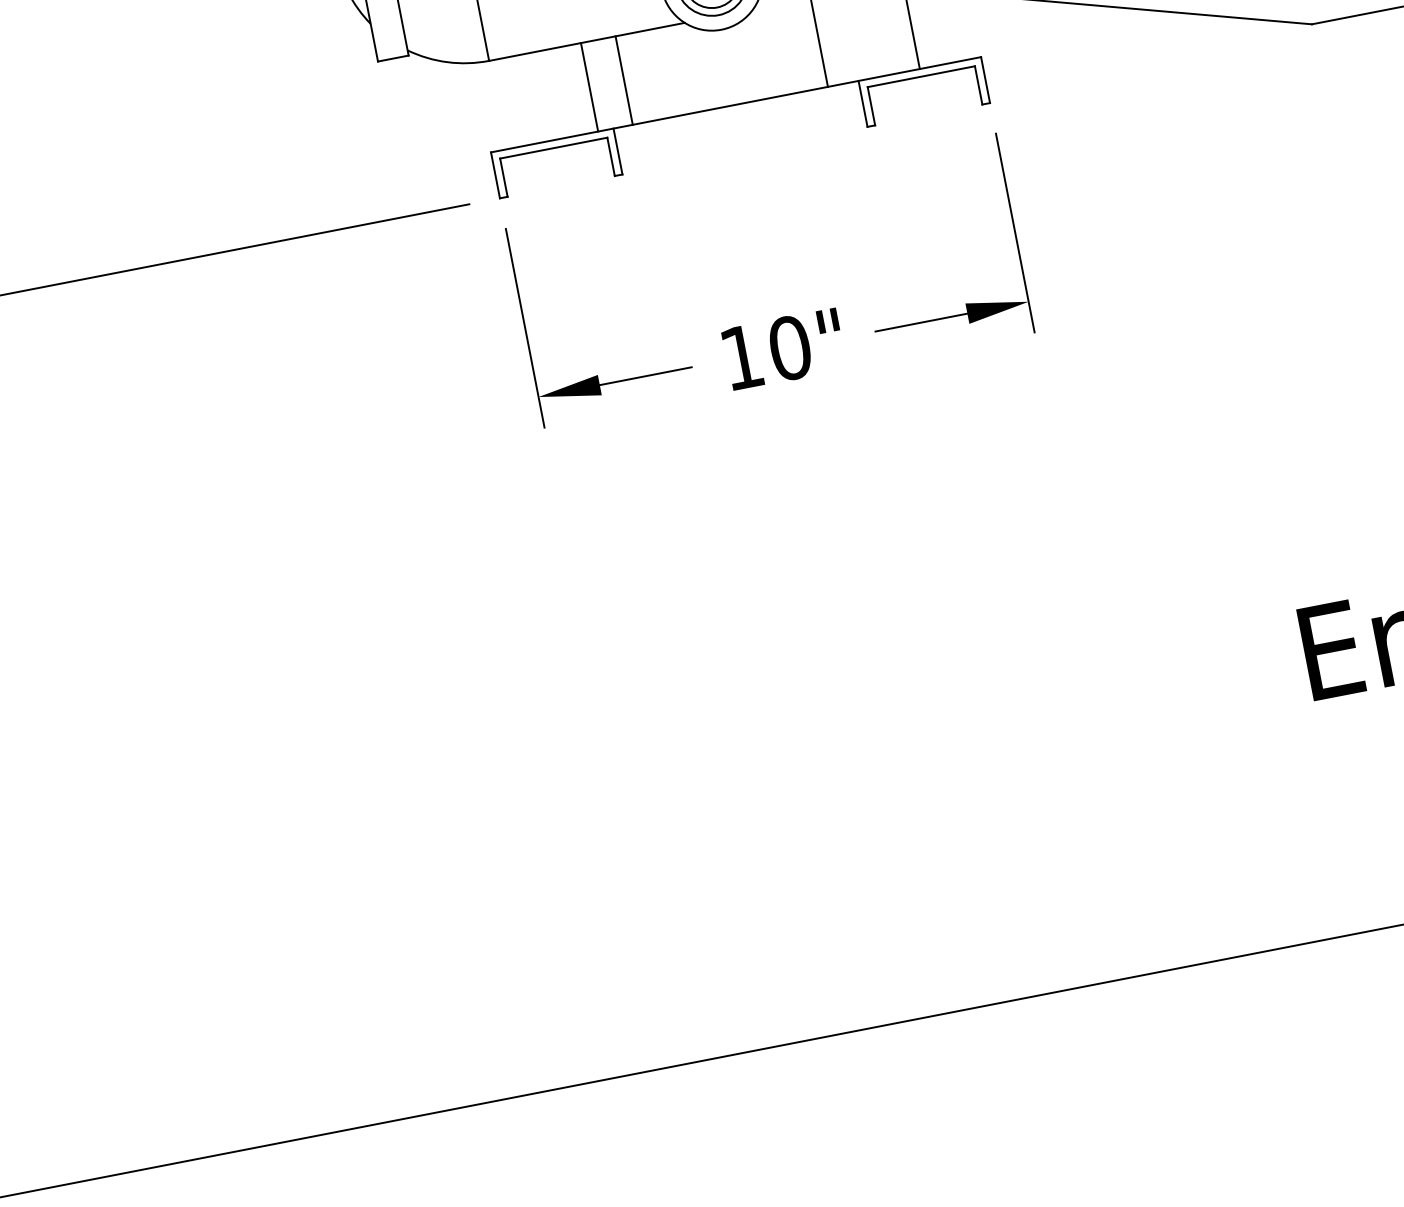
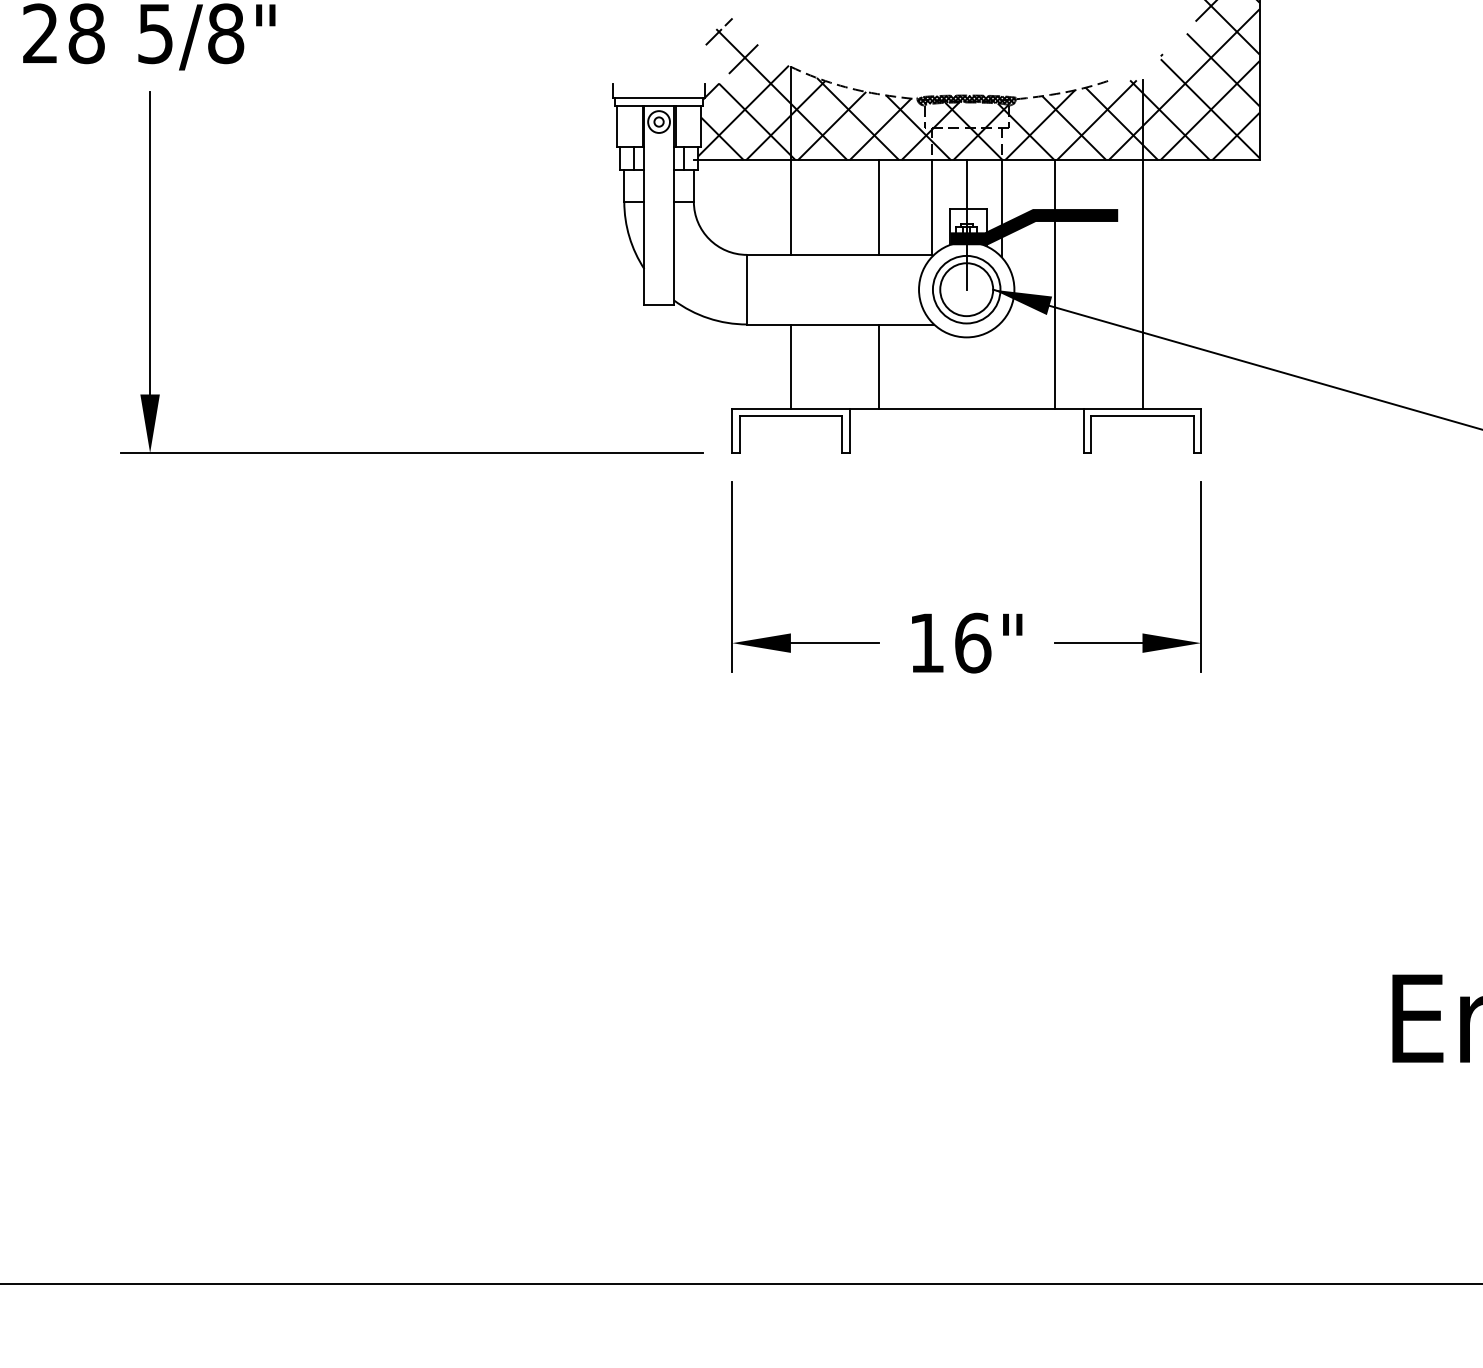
line: (623, 80) -> (790, 366), moved
line: (589, 87) -> (878, 366), moved
text: (789, 347) -> (972, 642), 10" -> 16"

